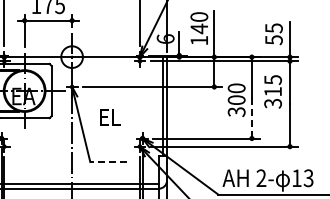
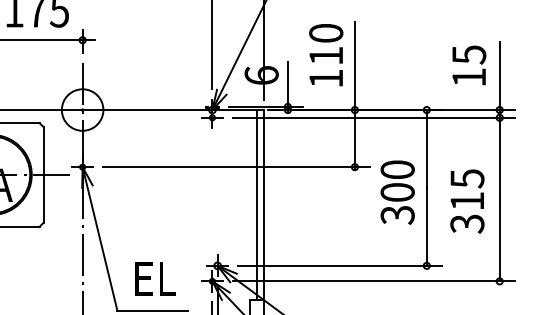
text: (198, 28) -> (324, 55), 140 -> 110
text: (273, 40) -> (468, 78), 55 -> 15
text: (272, 91) -> (466, 200), moved
text: (110, 117) -> (156, 279), moved
line: (251, 117) -> (426, 225), dashed -> solid
line: (108, 161) -> (152, 309), dashed -> solid

